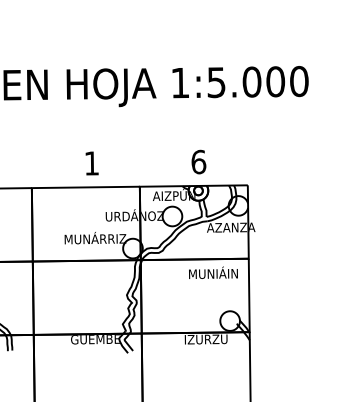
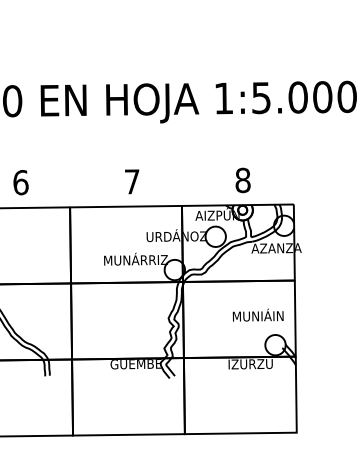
text: (198, 161) -> (242, 179), 6 -> 8
text: (92, 163) -> (132, 181), 1 -> 7
text: (212, 272) -> (257, 314), moved

